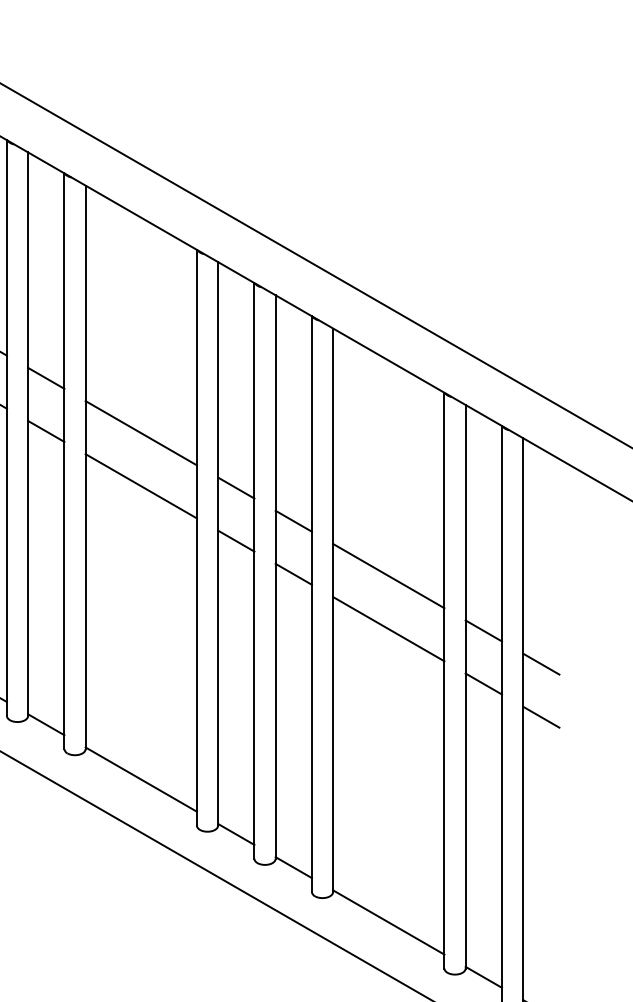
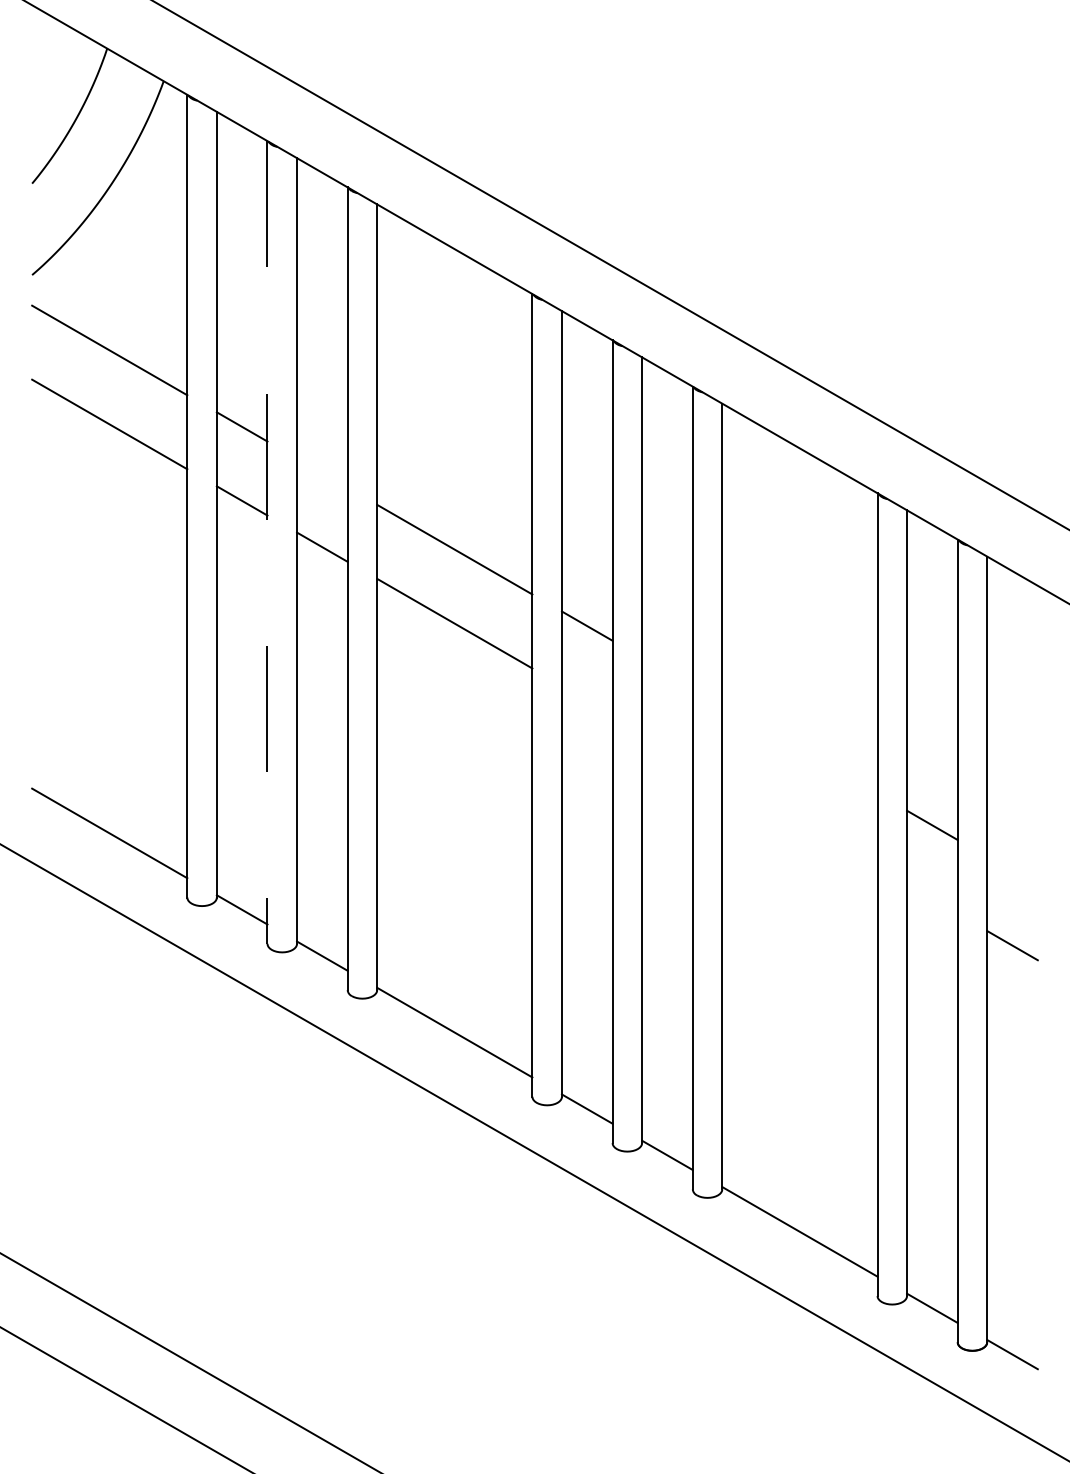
line: (46, 377) -> (322, 472), removed
line: (6, 428) -> (267, 542), solid -> dashed
line: (293, 521) -> (667, 672), removed
line: (235, 540) -> (586, 699), removed
line: (293, 574) -> (667, 746), removed
line: (388, 575) -> (799, 748), removed
line: (388, 628) -> (799, 822), removed
line: (541, 664) -> (1012, 871), removed
line: (483, 683) -> (932, 898), removed

